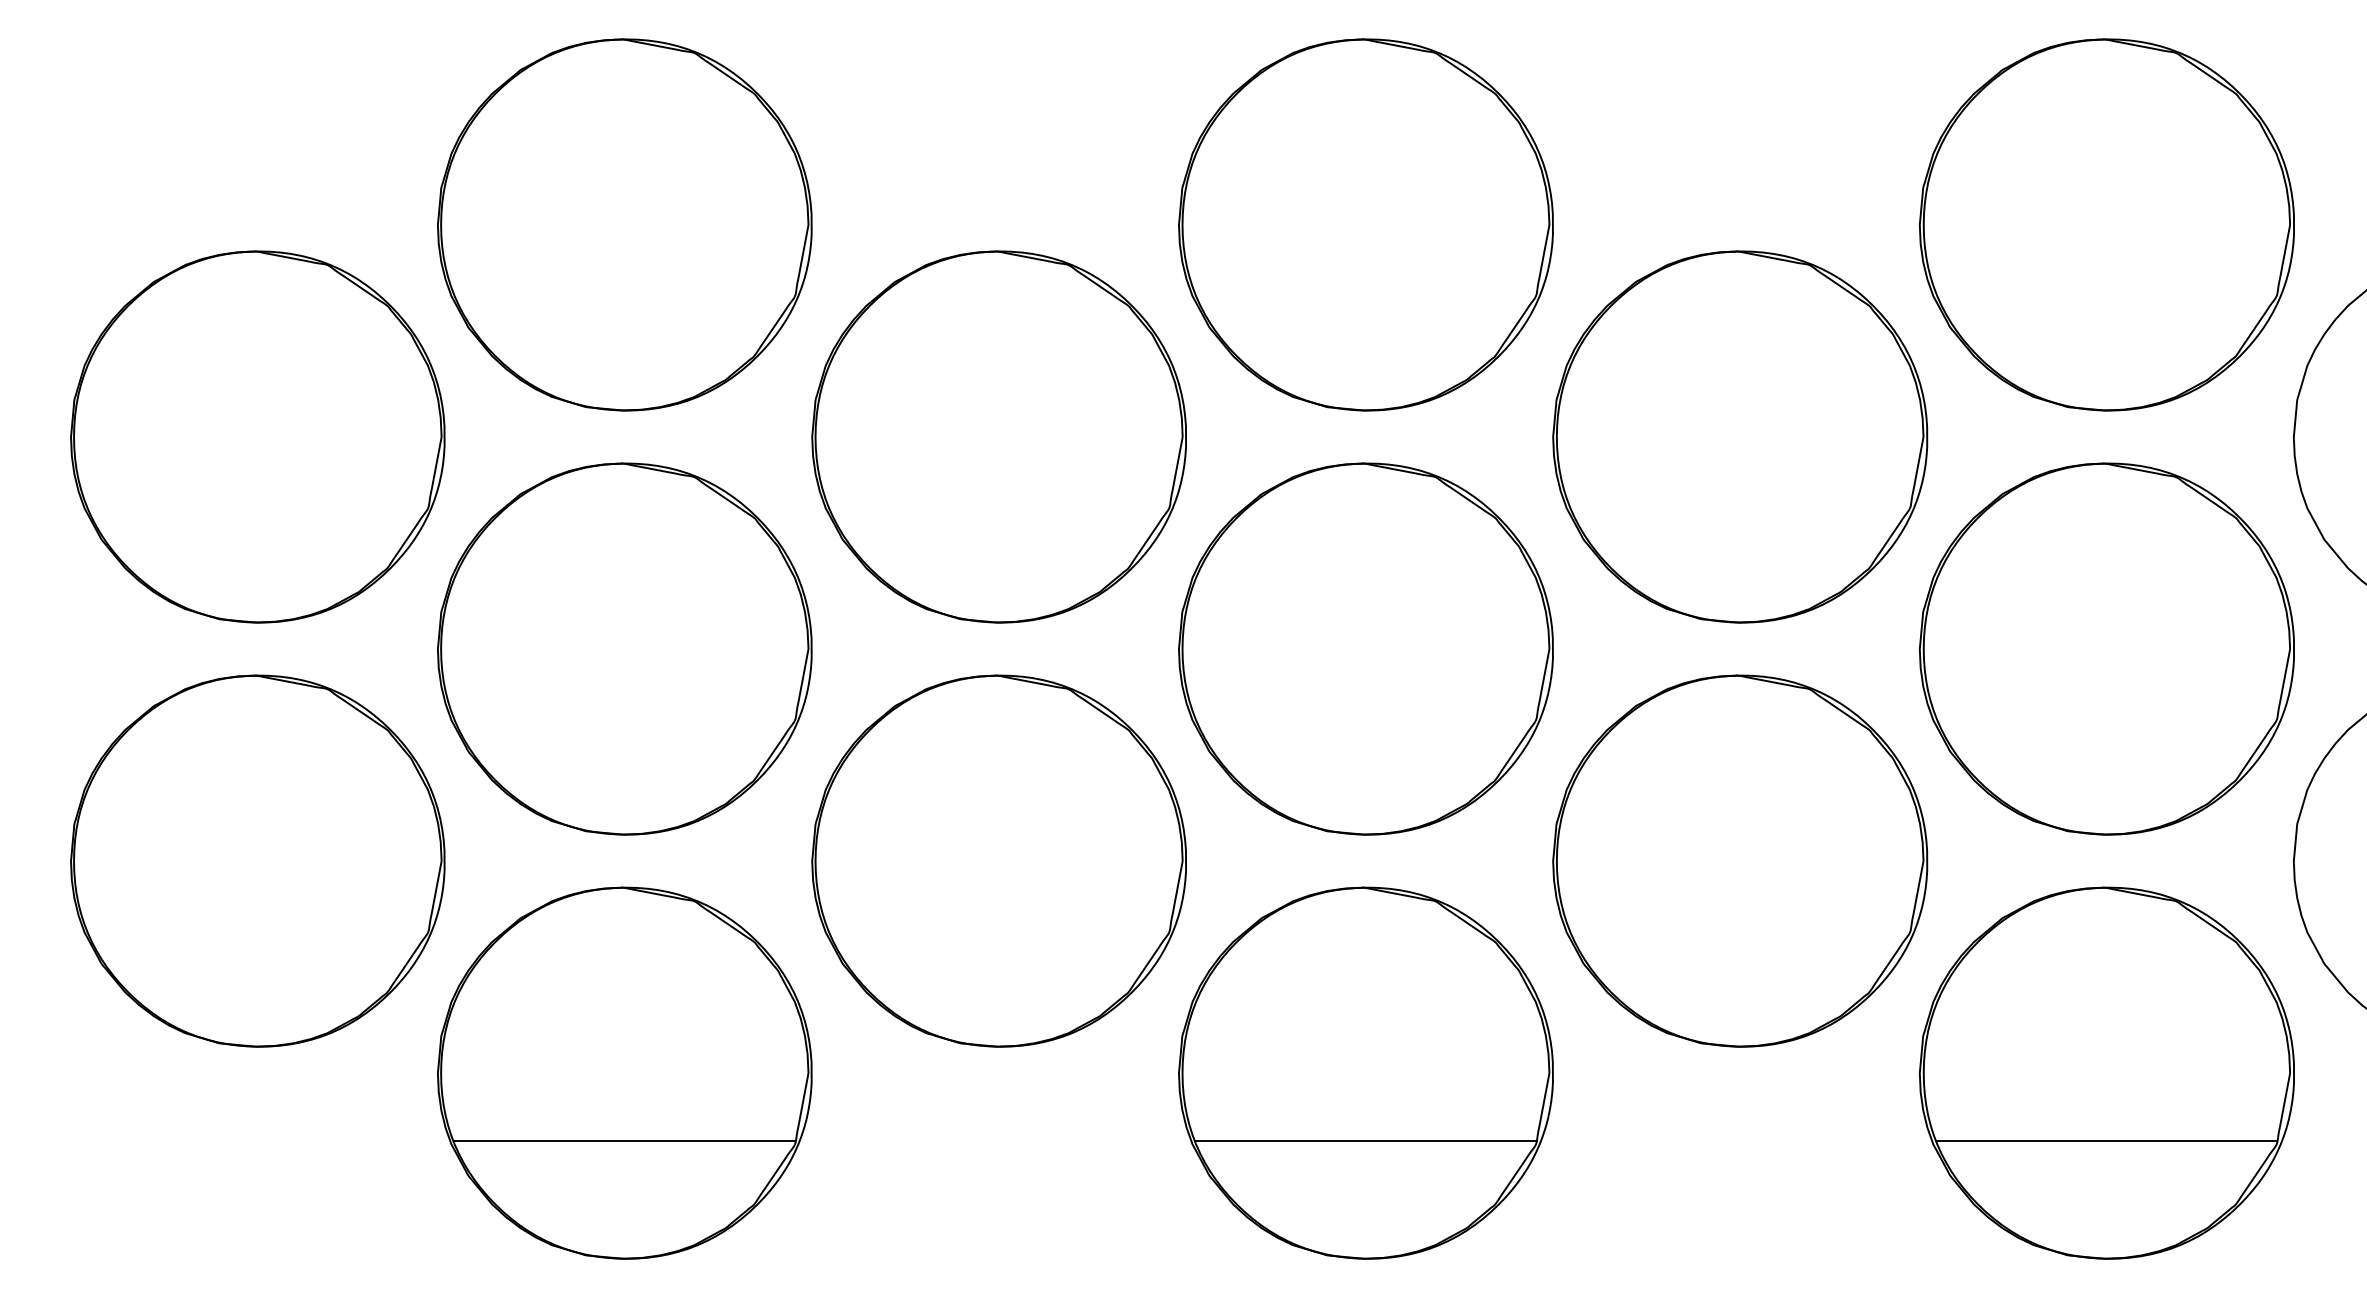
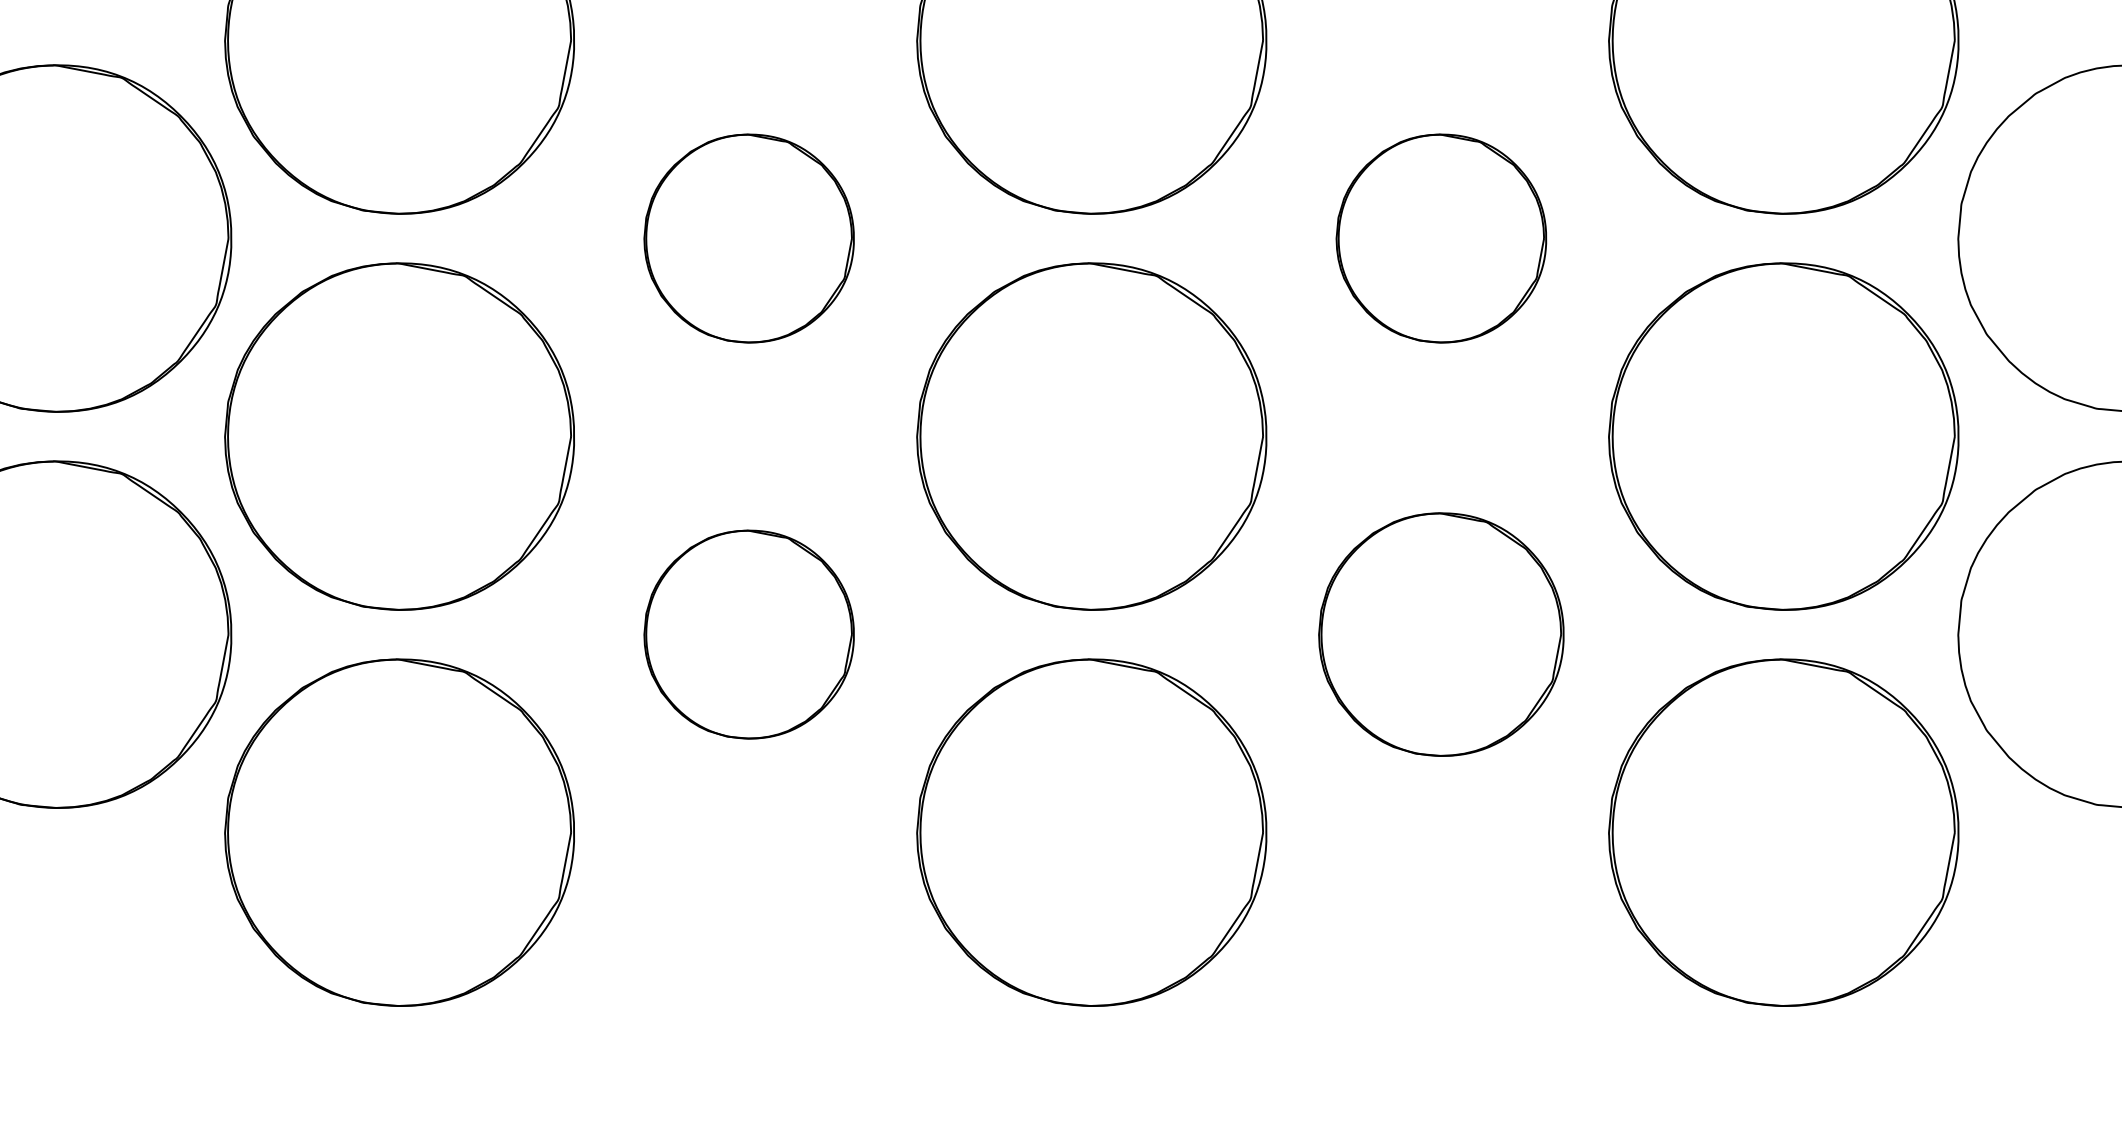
part: (998, 436) -> (748, 238), size x0.6
part: (1740, 436) -> (1441, 238), size x0.6
part: (998, 860) -> (748, 634), size x0.6
part: (1740, 860) -> (1441, 634), size x0.7
line: (624, 1140) -> (399, 895), removed
line: (1365, 1140) -> (1091, 895), removed
line: (2106, 1140) -> (1783, 895), removed

